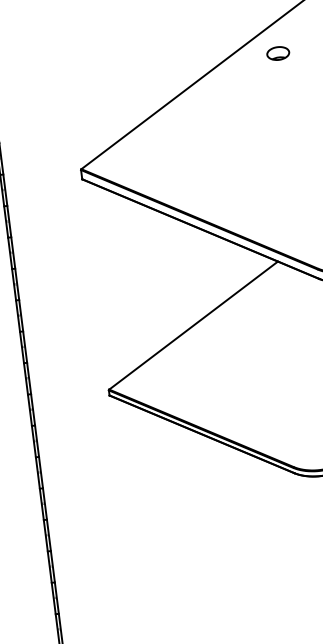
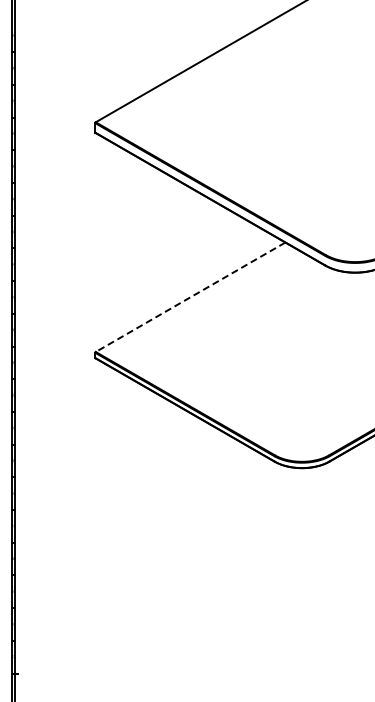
part: (277, 52) -> (312, 28), removed
line: (193, 325) -> (190, 297), solid -> dashed

